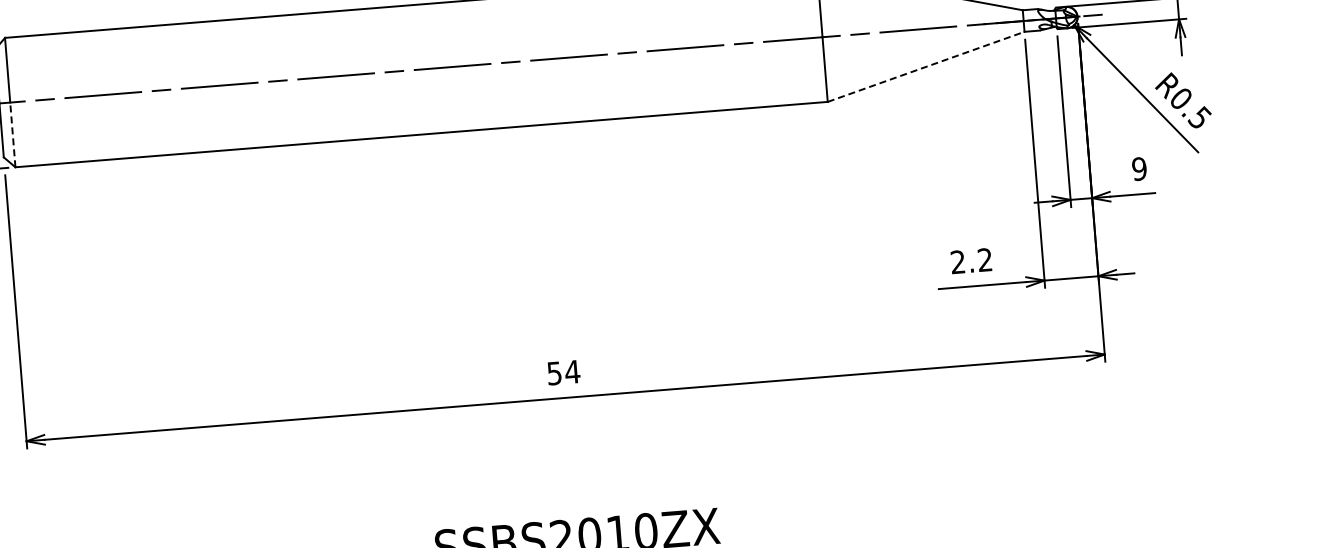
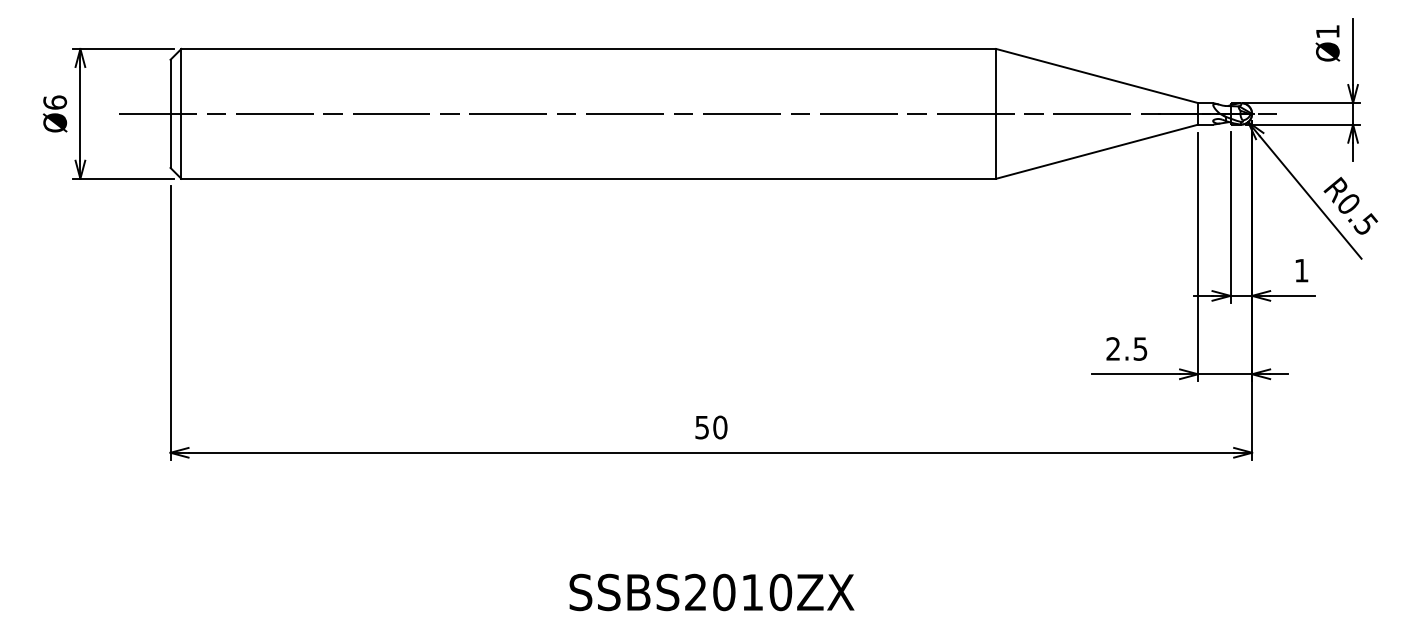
line: (926, 66) -> (1097, 151), dashed -> solid
line: (12, 134) -> (181, 145), dashed -> solid
text: (1139, 168) -> (1301, 270), 9 -> 1
text: (985, 259) -> (1140, 348), 2.2 -> 2.5
text: (571, 372) -> (719, 427), 54 -> 50

